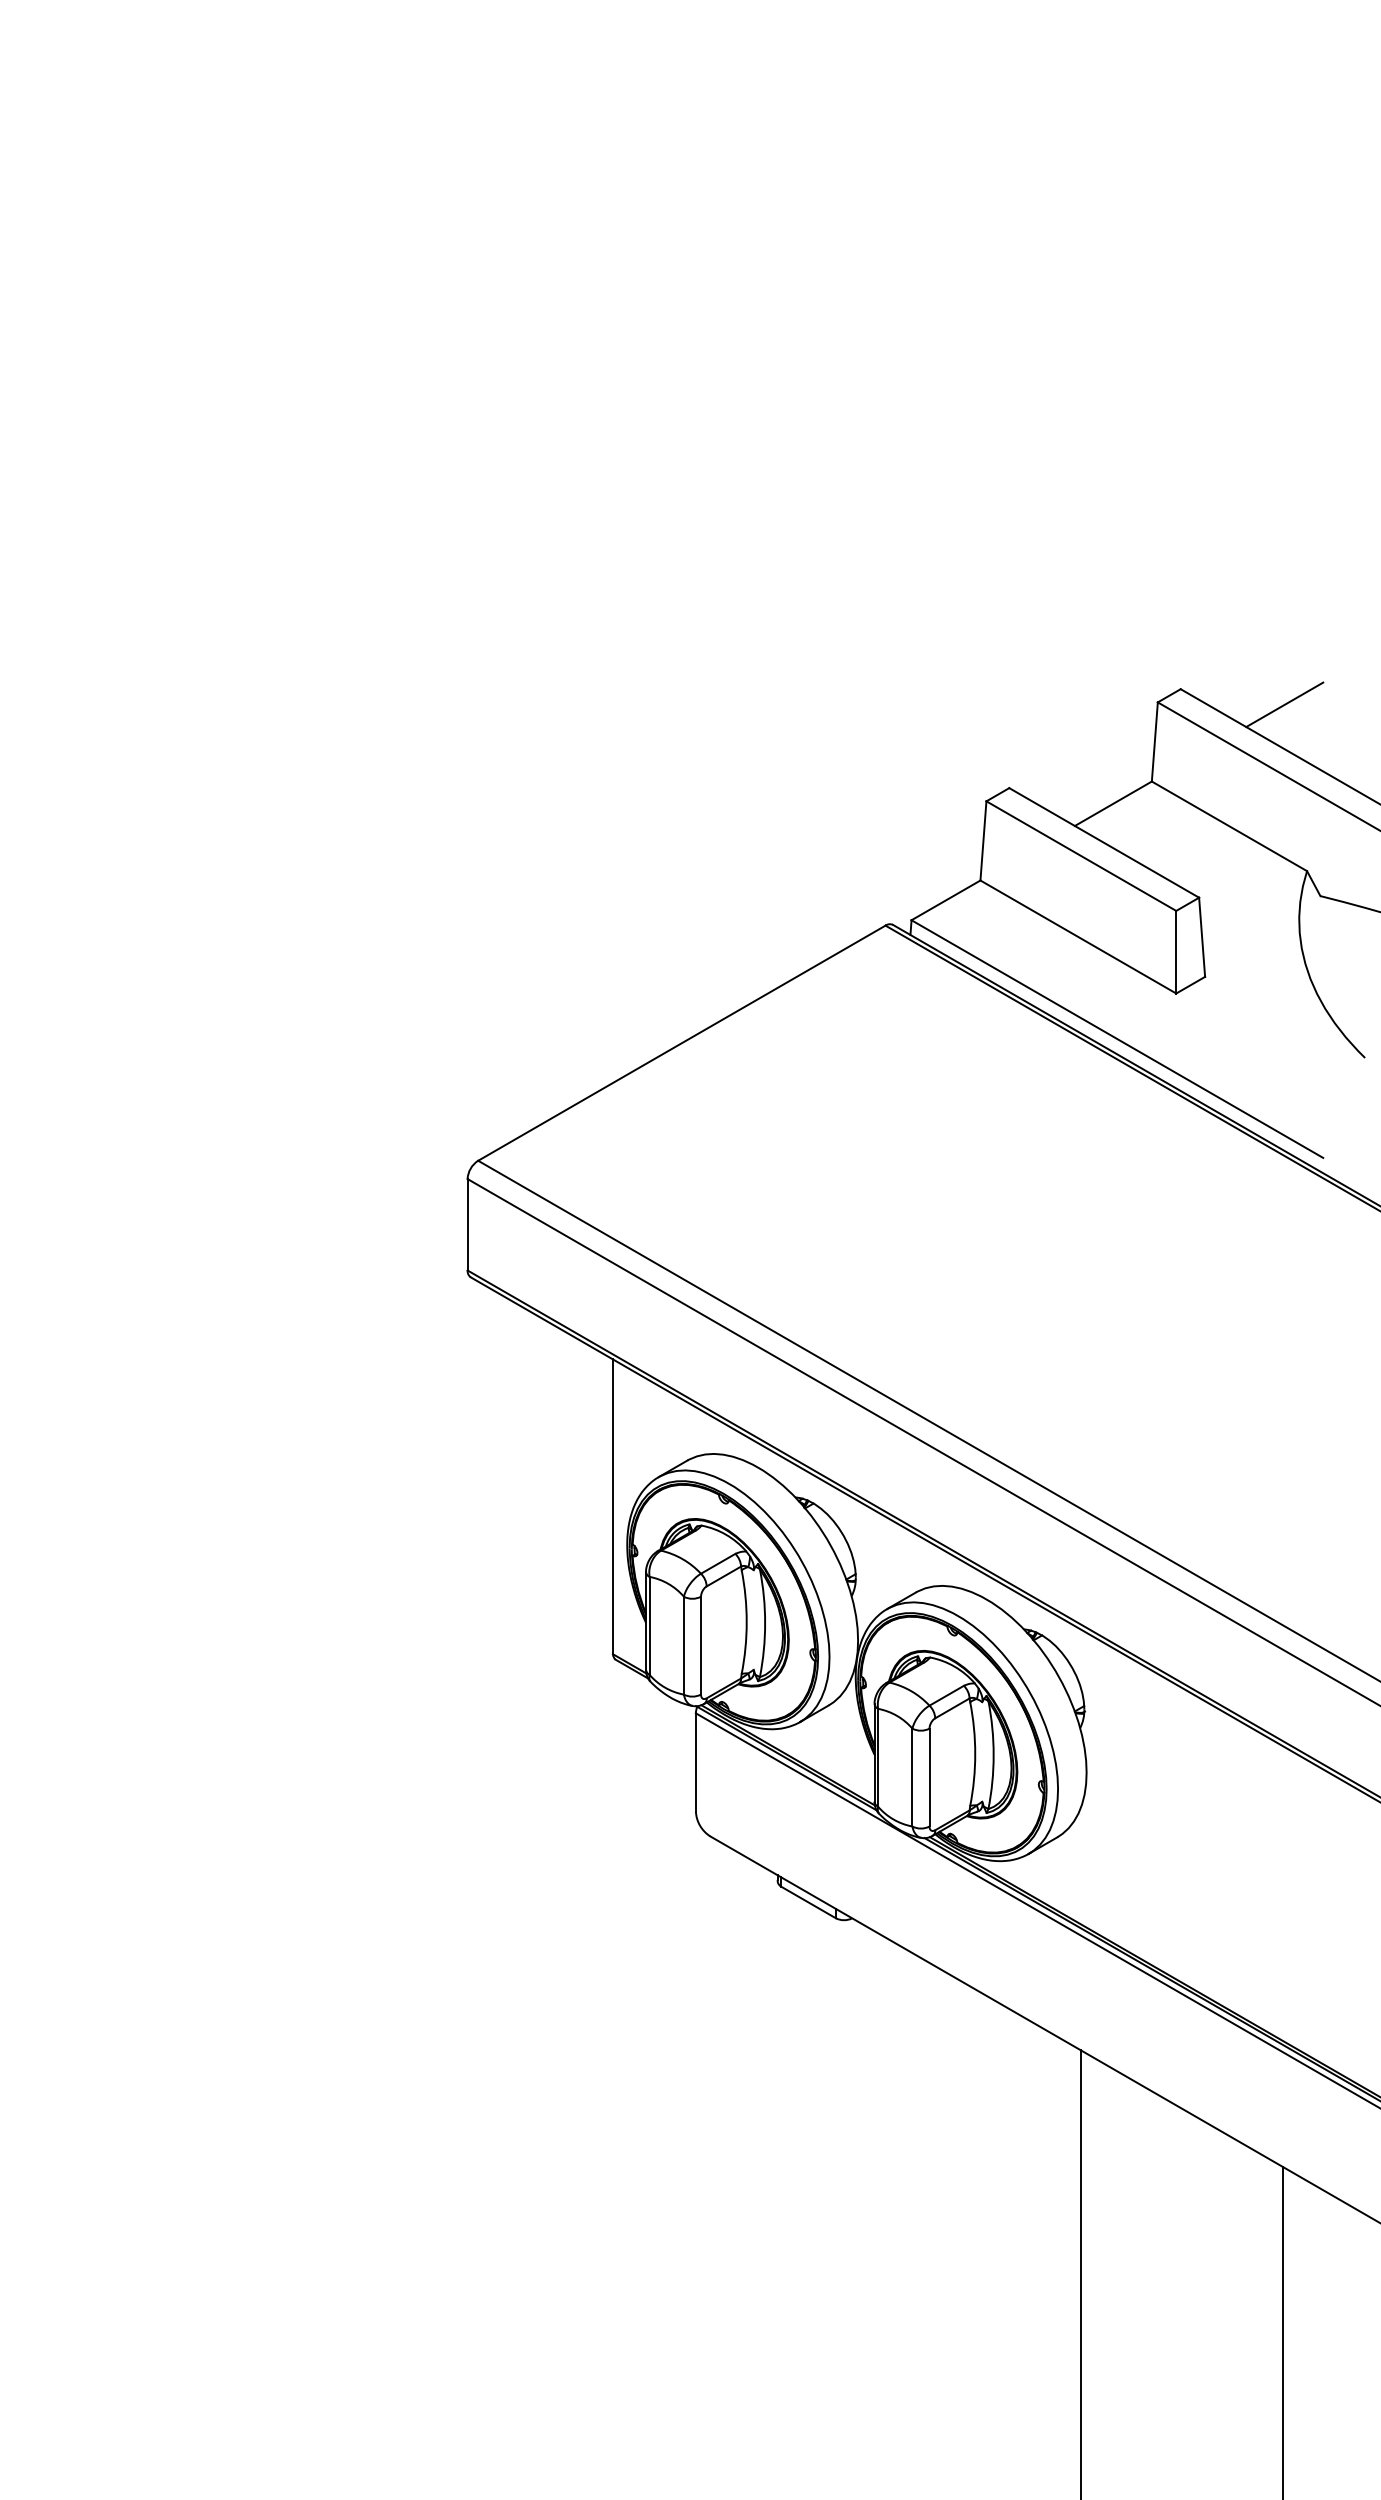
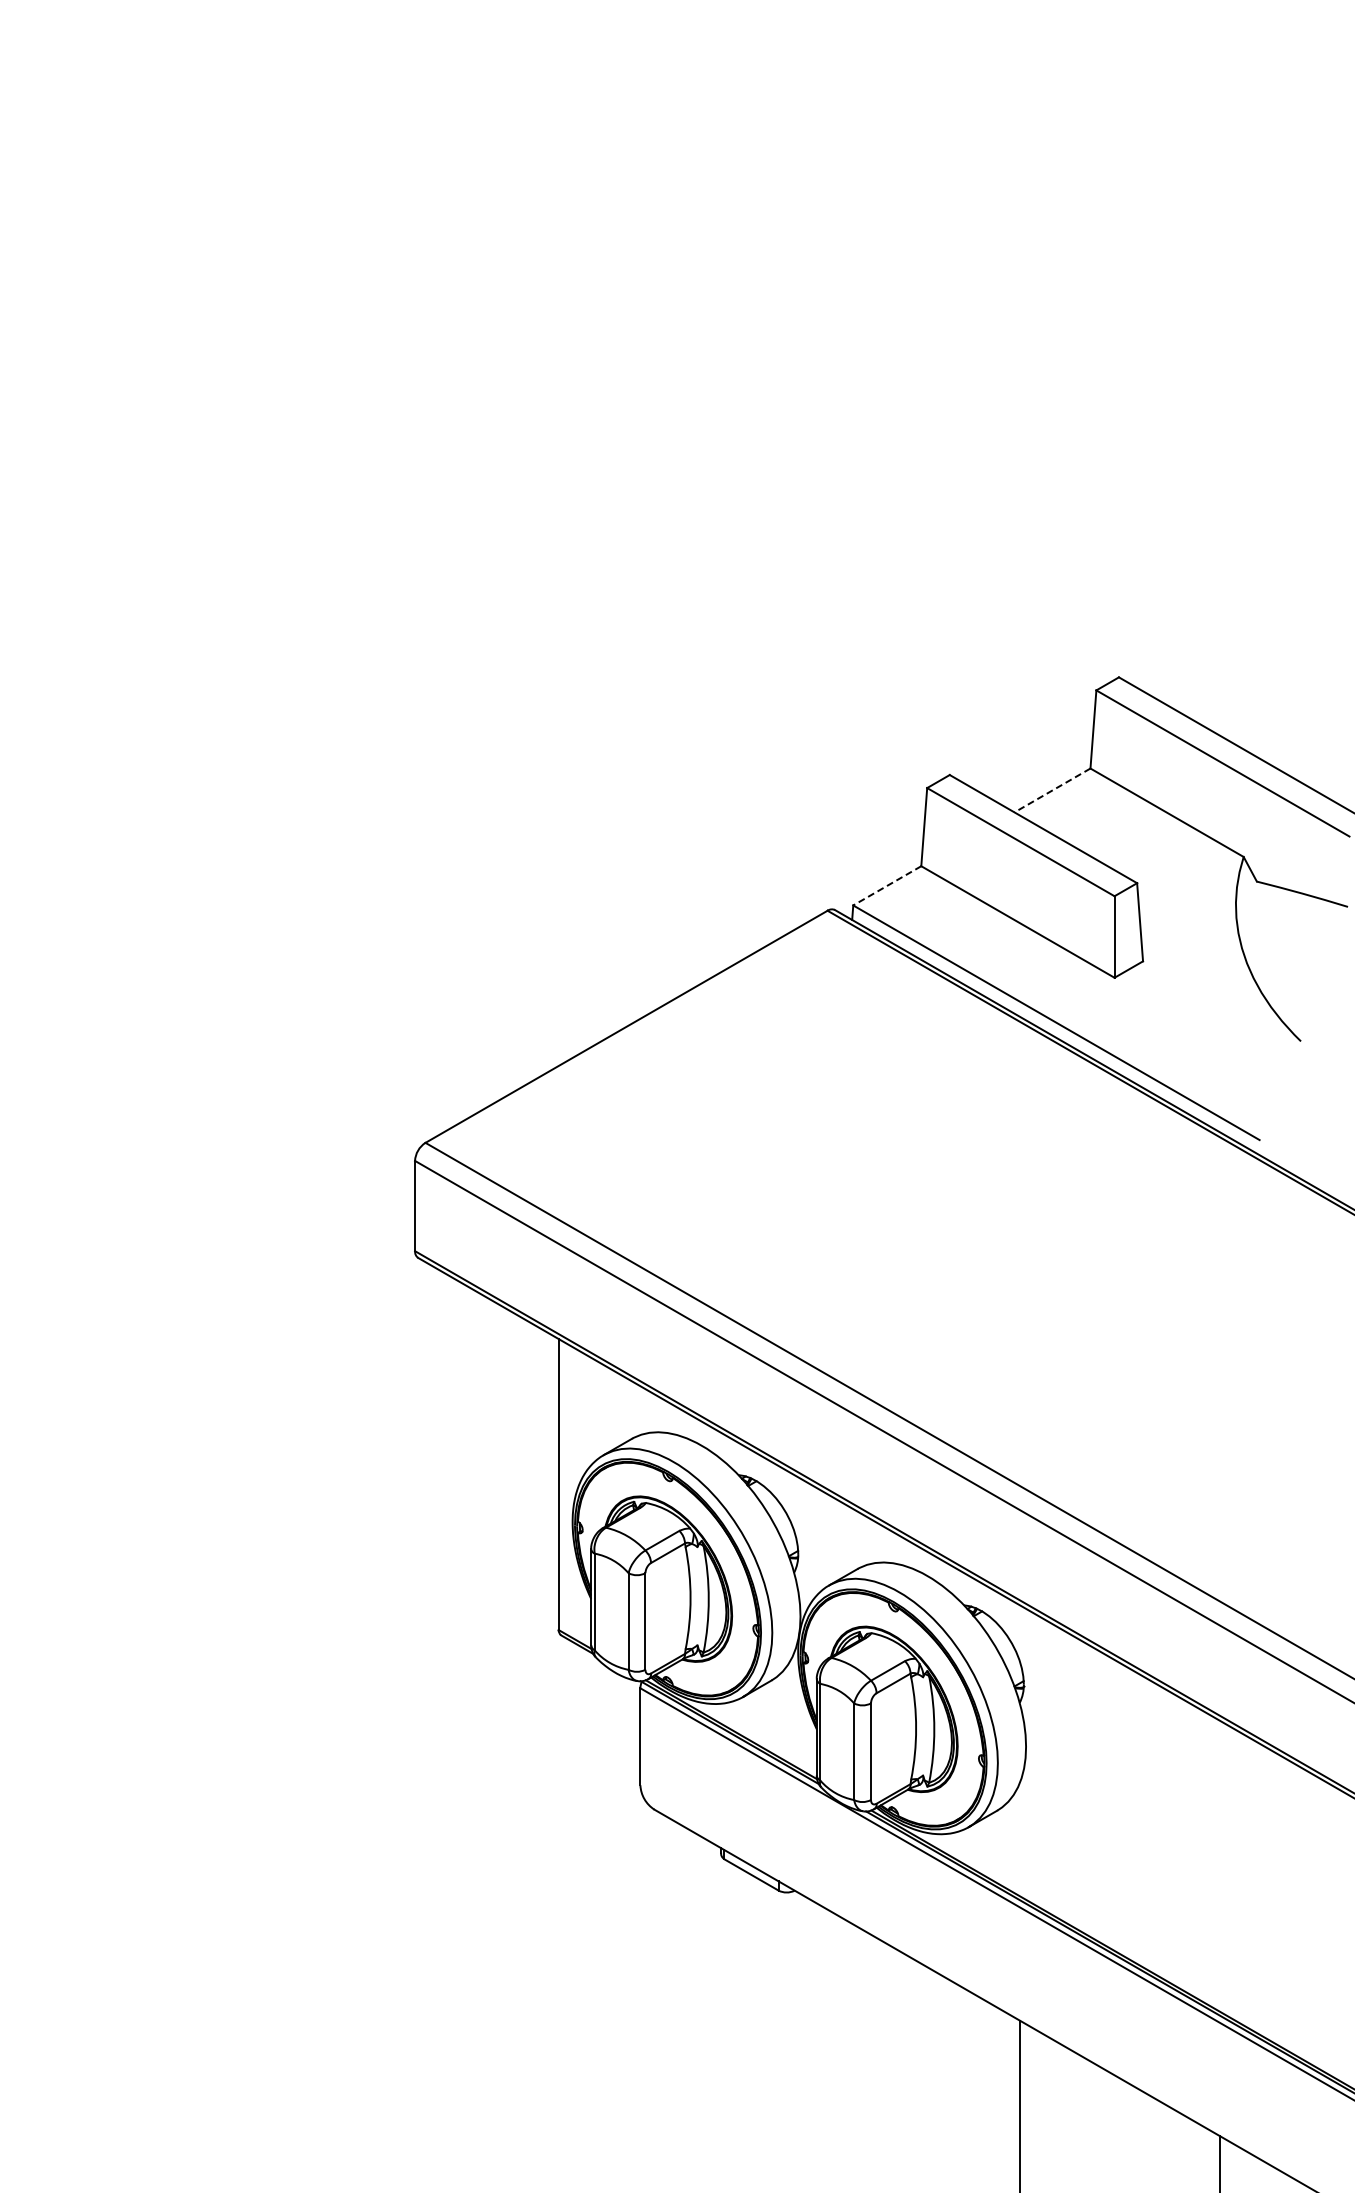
line: (1284, 704) -> (1221, 692), removed
line: (1112, 804) -> (1051, 791), solid -> dashed
line: (946, 900) -> (887, 885), solid -> dashed

